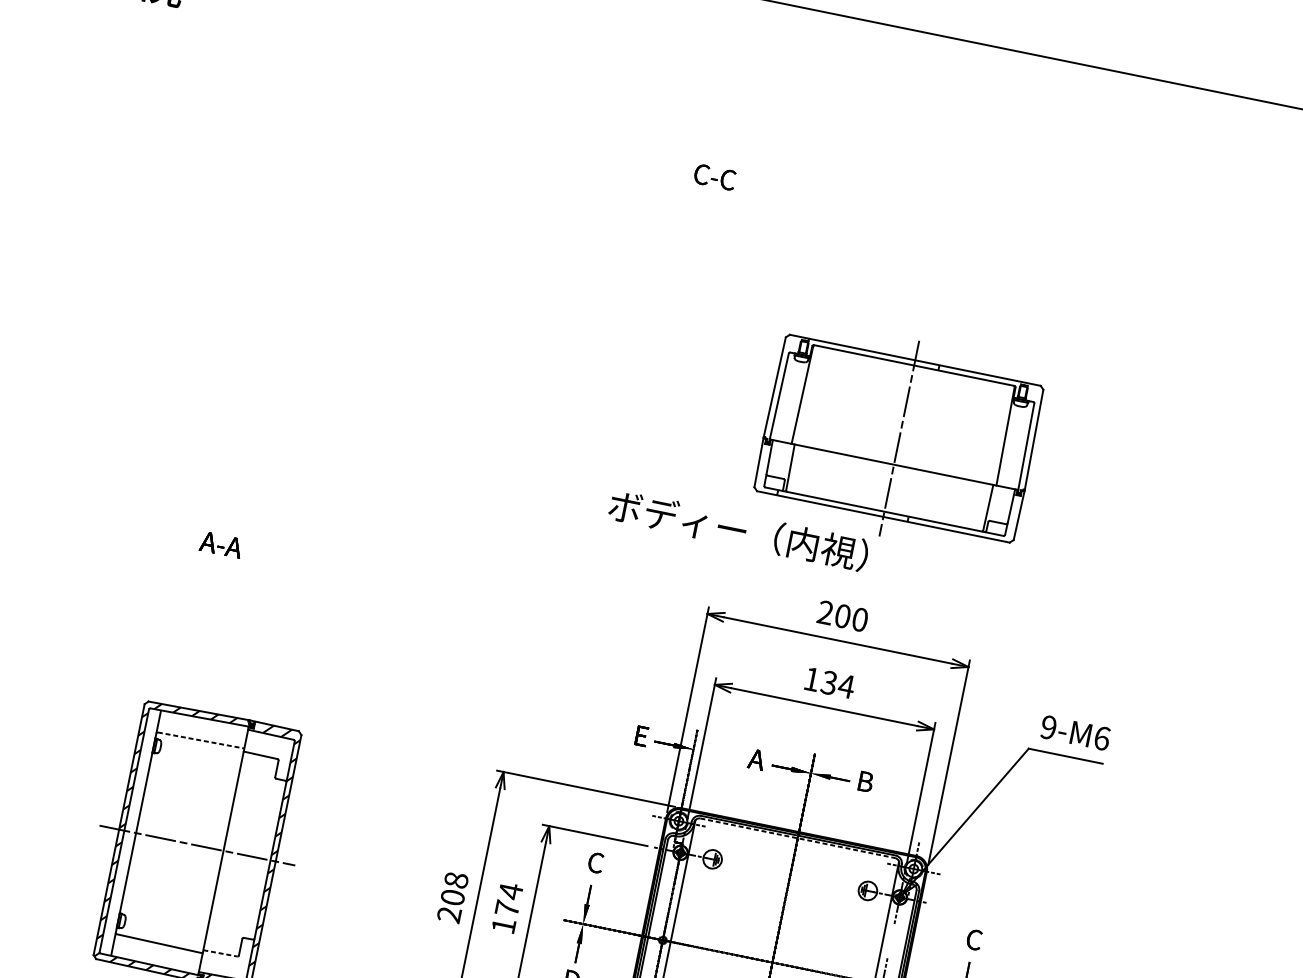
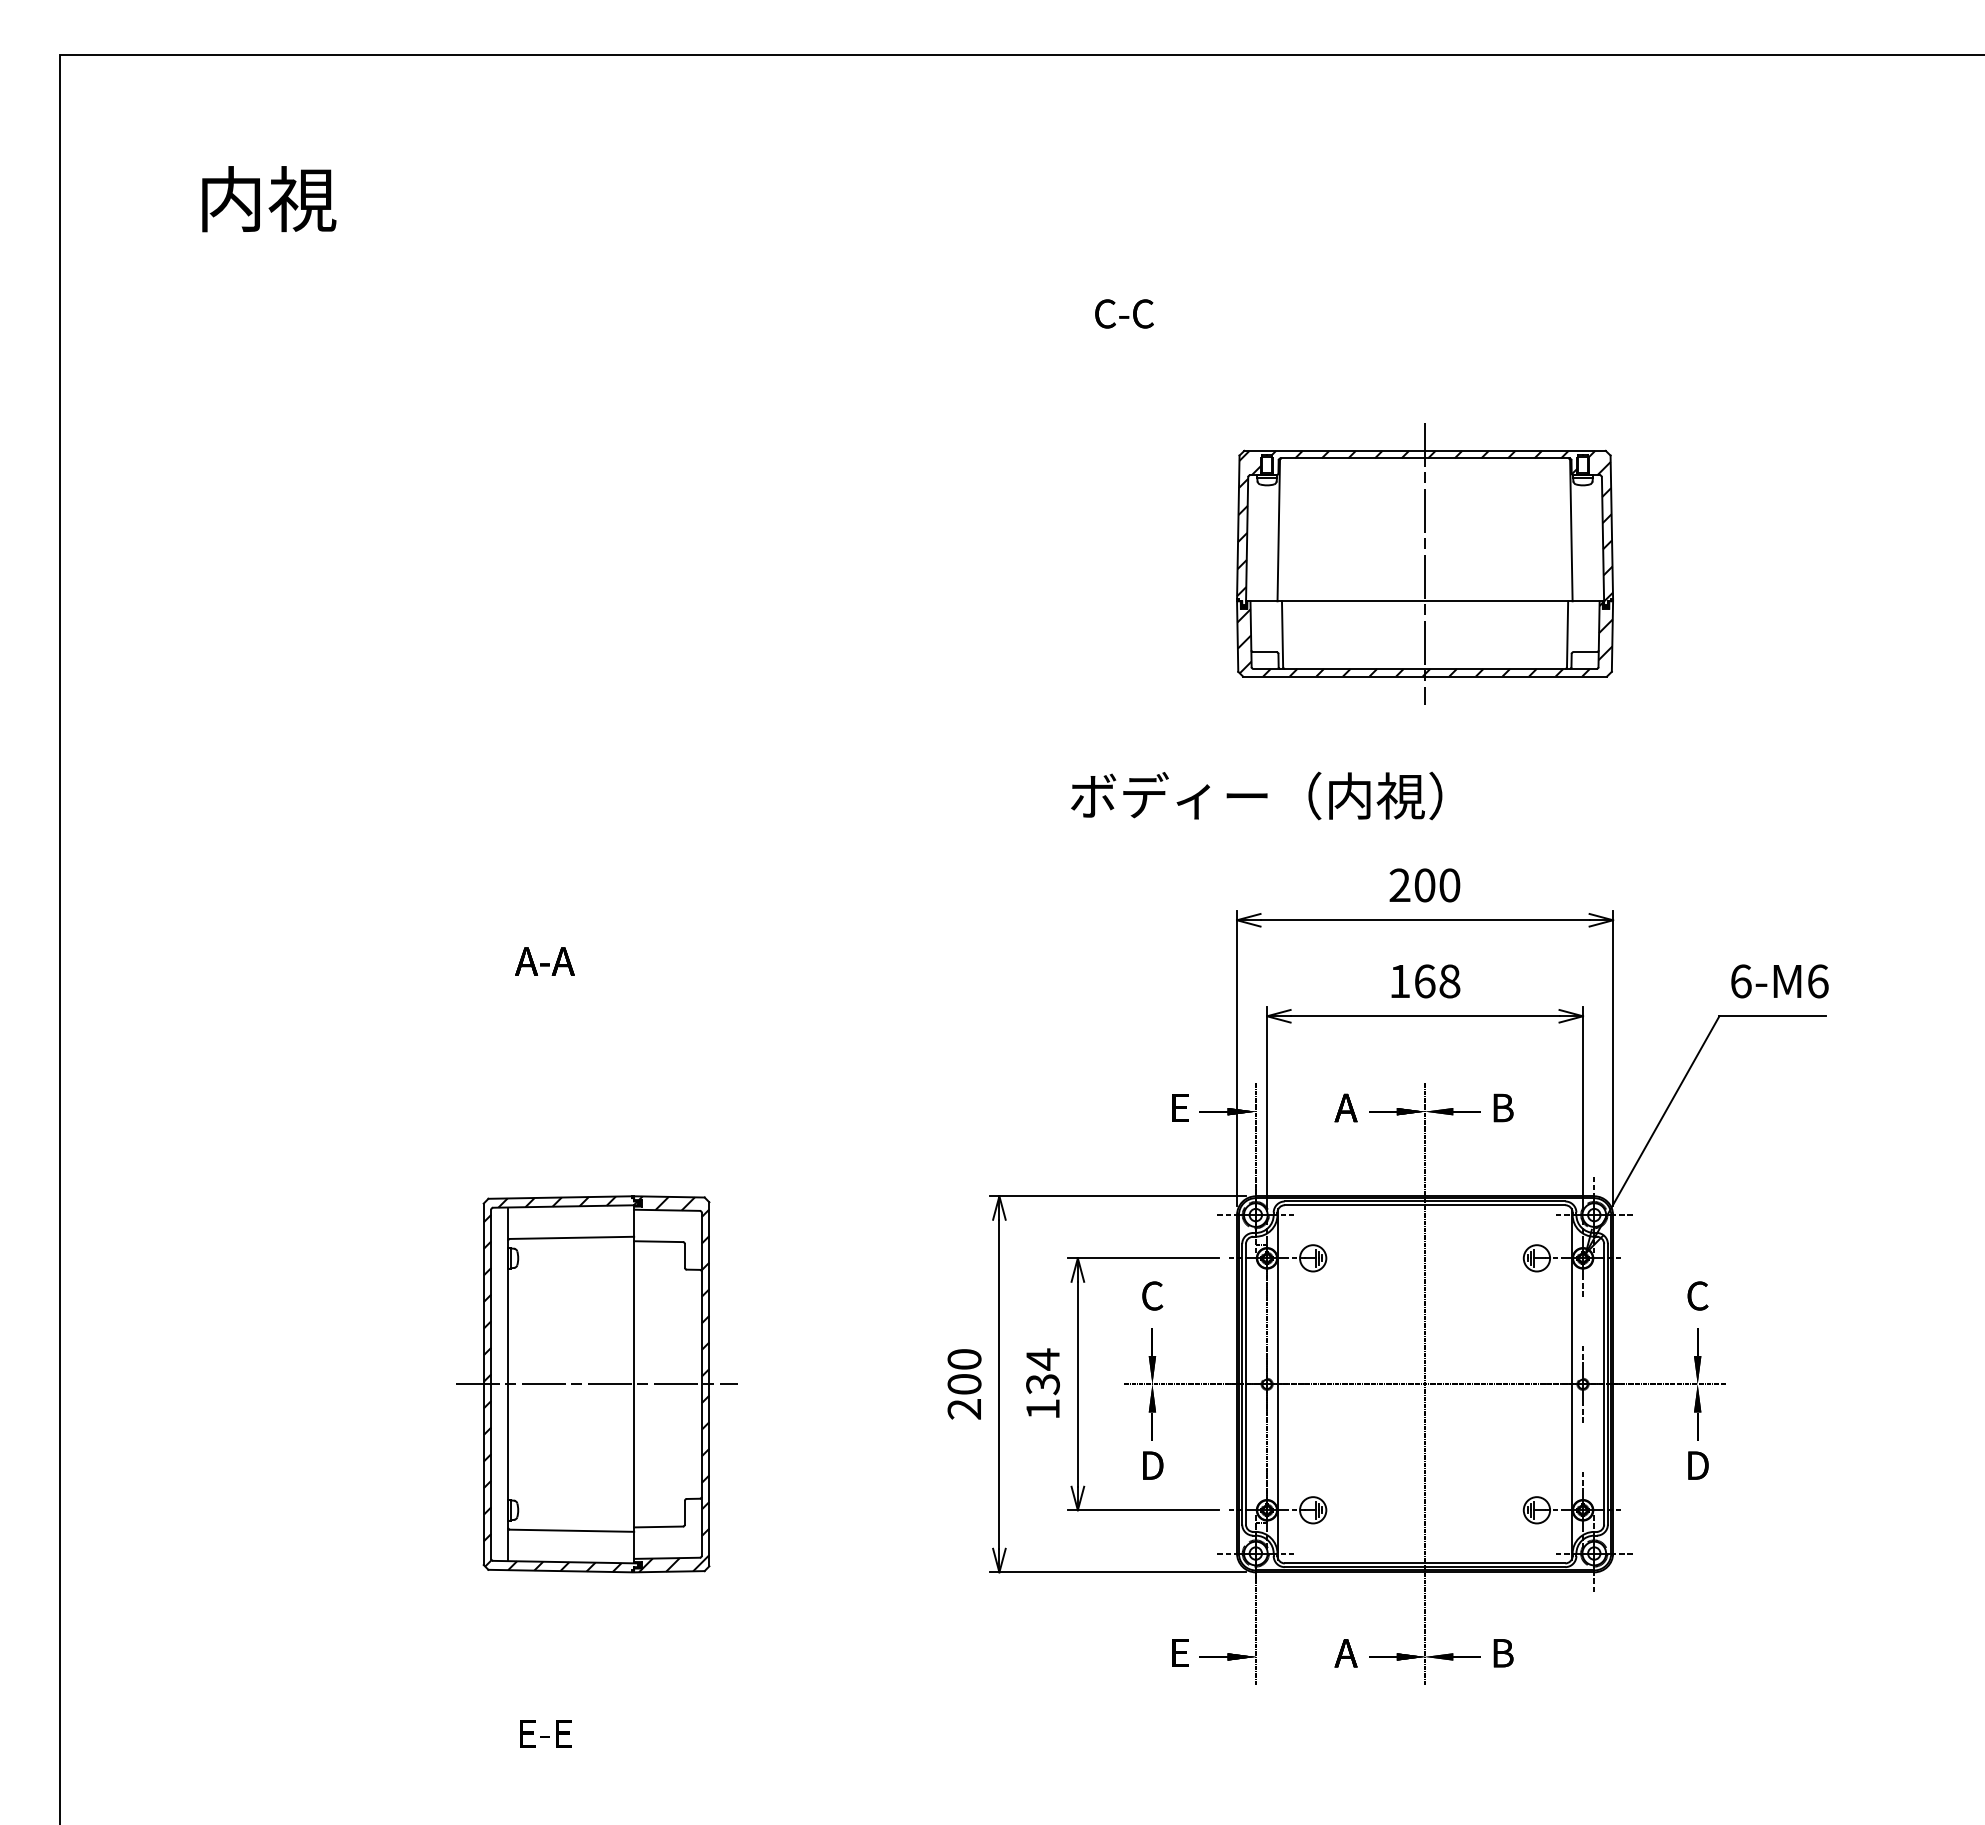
part: (898, 438) -> (1424, 563), moved
text: (838, 684) -> (1437, 981), 134 -> 168
text: (1048, 727) -> (1740, 981), 9-M6 -> 6-M6
line: (201, 740) -> (572, 1237), dashed -> solid
line: (798, 838) -> (1425, 1205), dashed -> solid
text: (456, 880) -> (964, 1359), 208 -> 200
text: (506, 908) -> (1042, 1384), 174 -> 134
line: (221, 953) -> (659, 1526), dashed -> solid

